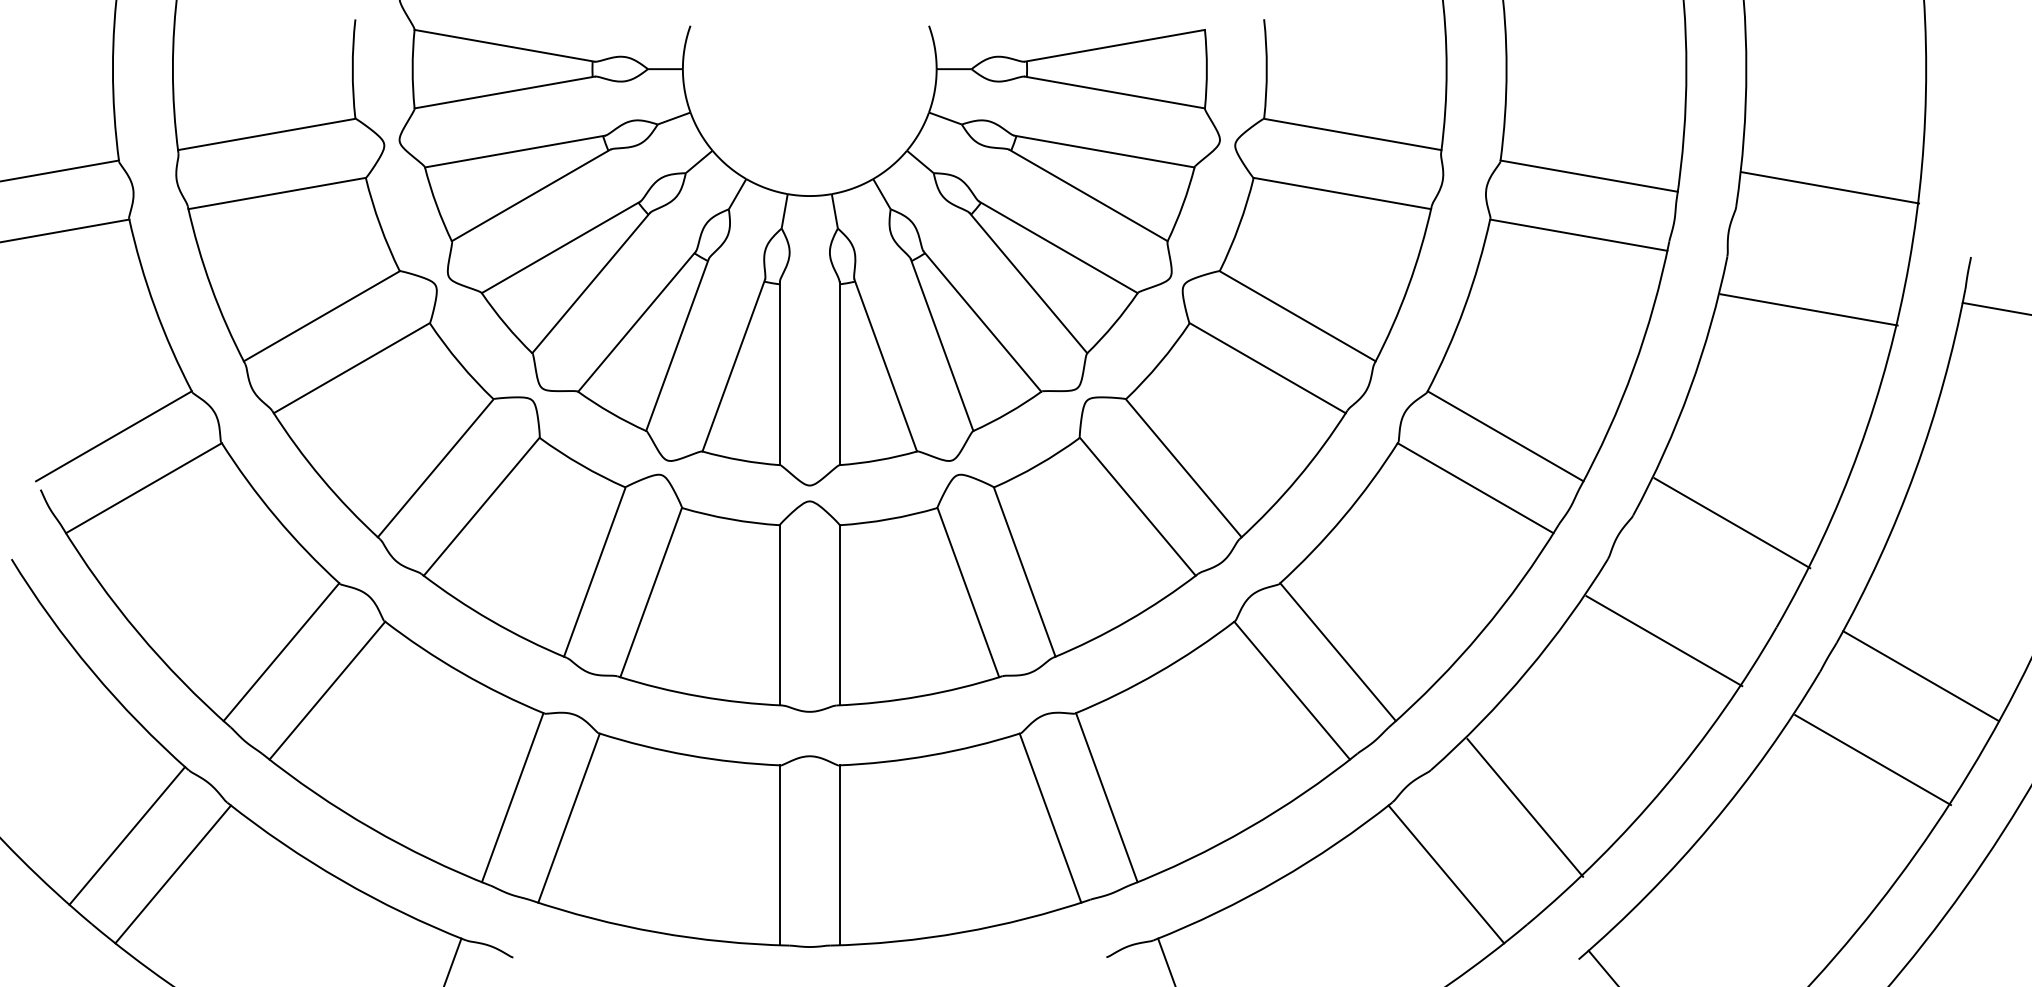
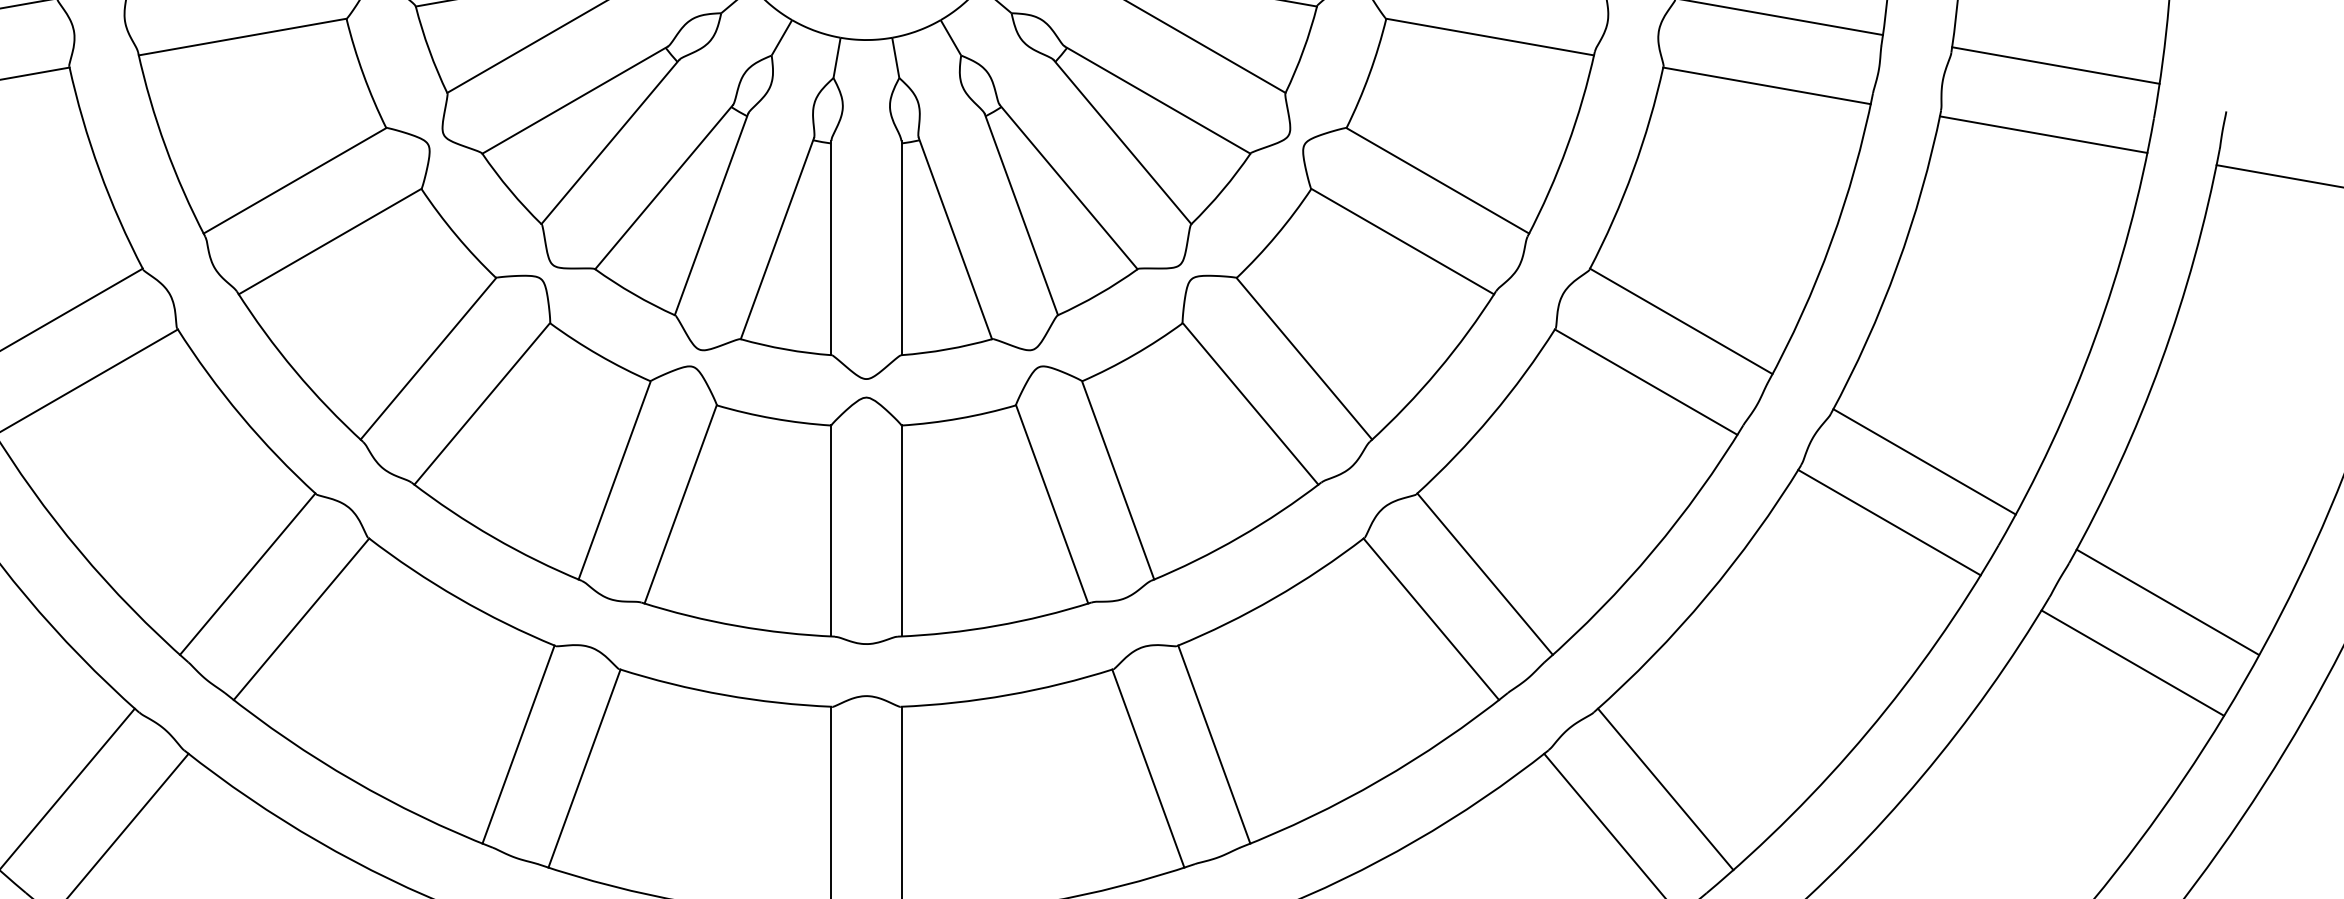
line: (1830, 187) -> (2055, 65), moved
line: (1808, 309) -> (2043, 134), moved
line: (1732, 523) -> (1924, 462), moved
line: (1664, 641) -> (1889, 523), moved
line: (1873, 760) -> (2133, 663), moved
line: (1525, 807) -> (1665, 788), moved

